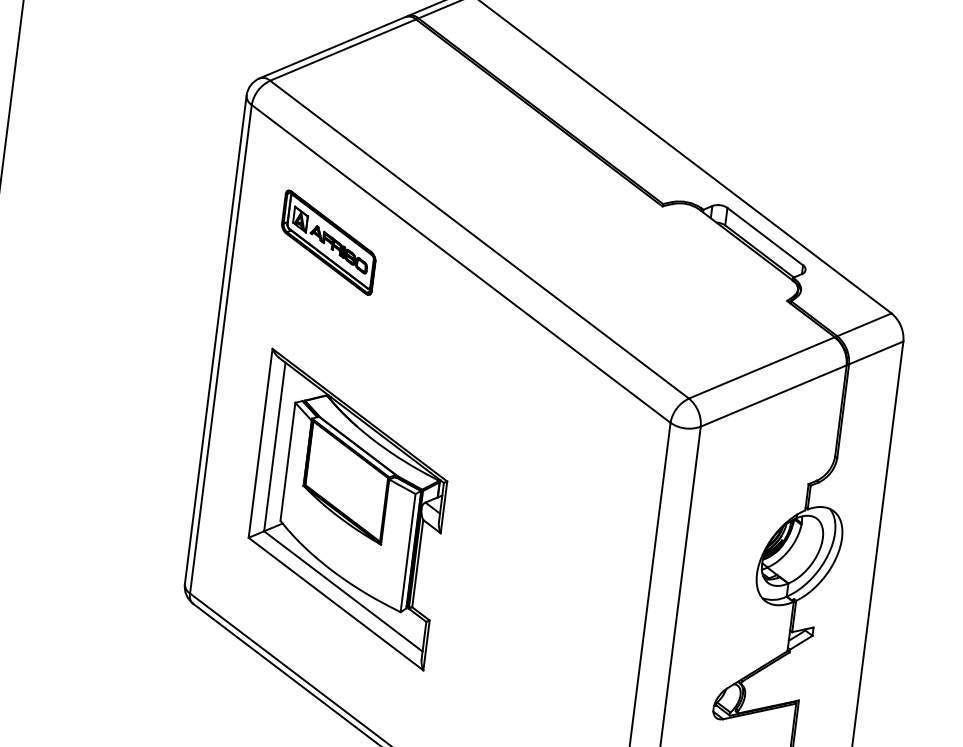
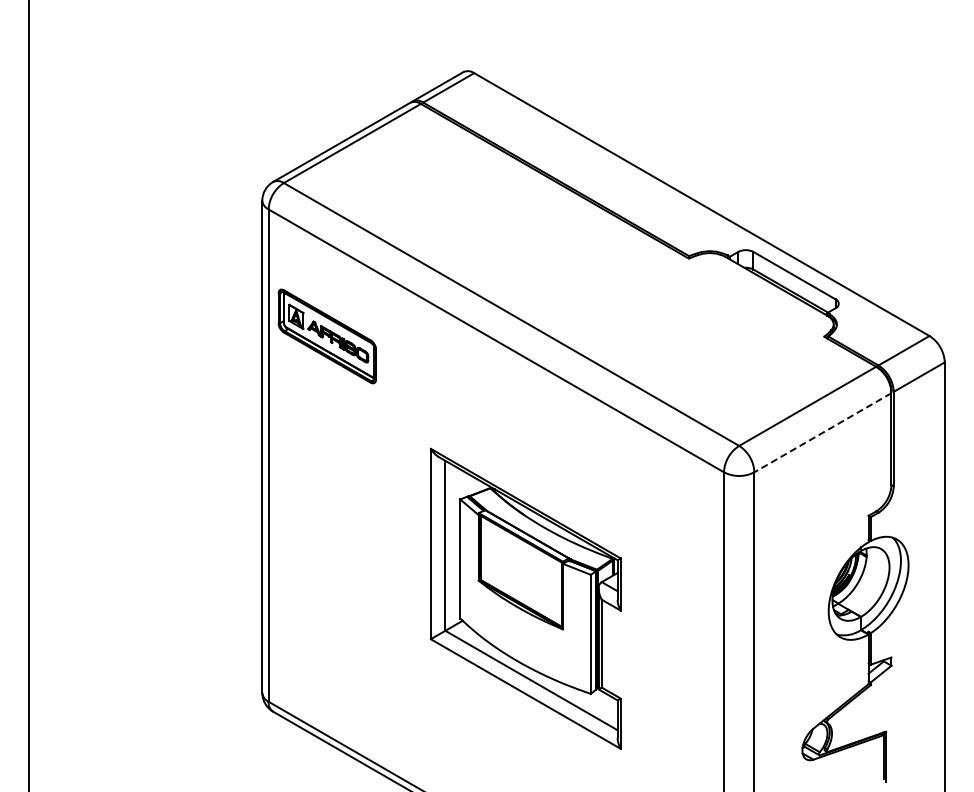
part: (327, 242) -> (326, 336), moved
line: (773, 395) -> (822, 432), solid -> dashed
part: (347, 509) -> (525, 598), moved

